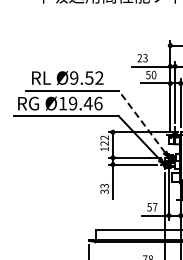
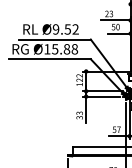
text: (85, 103) -> (64, 49), Ø19.46 -> Ø15.88
line: (142, 121) -> (109, 63), dashed -> solid

